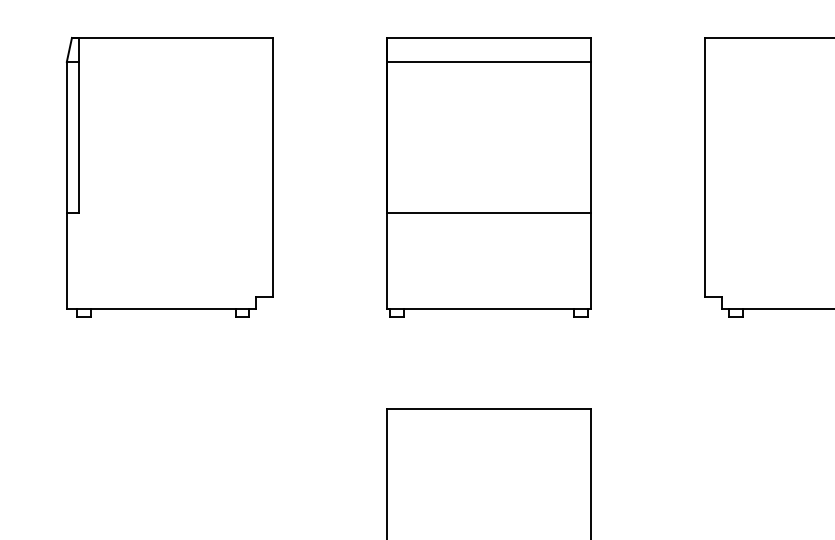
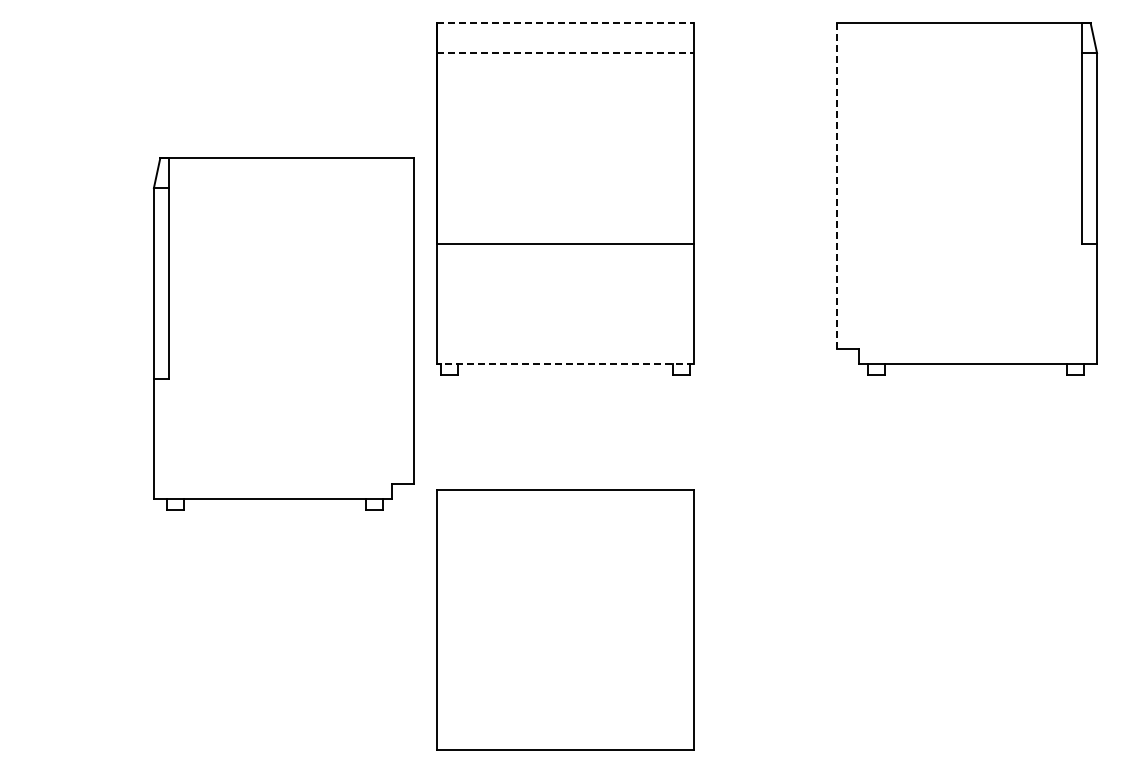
line: (489, 38) -> (565, 23), solid -> dashed
line: (489, 62) -> (565, 53), solid -> dashed
line: (705, 166) -> (837, 185), solid -> dashed
part: (169, 177) -> (283, 333), moved
line: (489, 309) -> (565, 364), solid -> dashed

